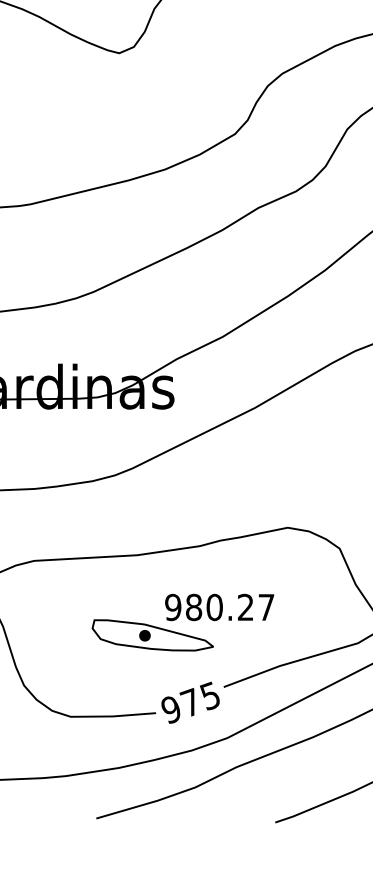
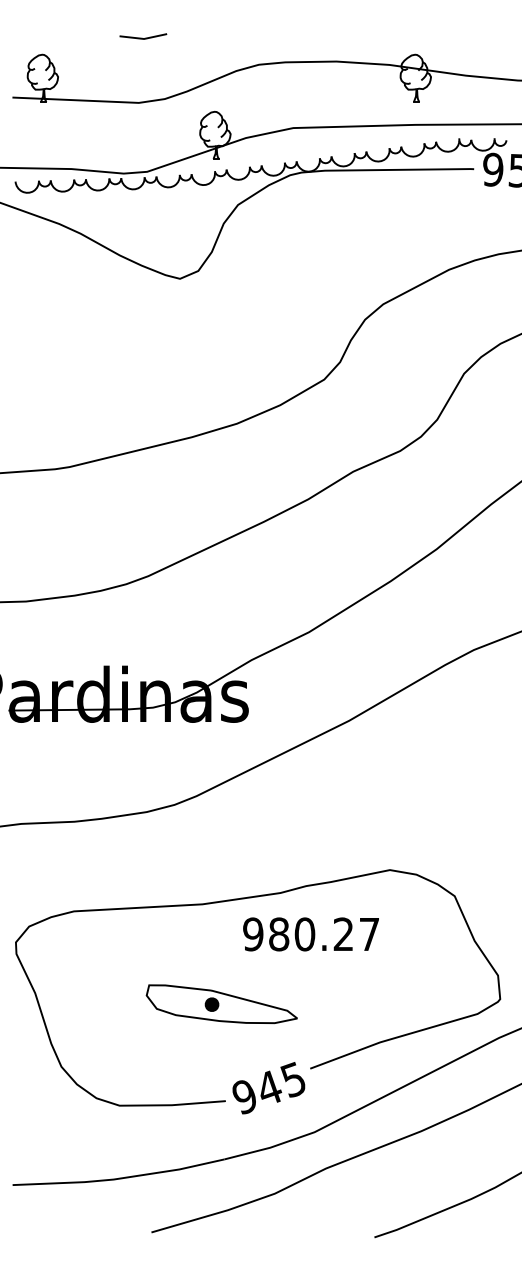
text: (219, 607) -> (310, 934), moved
text: (190, 702) -> (268, 1087), 975 -> 945

